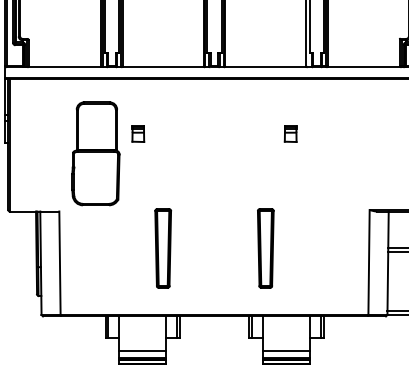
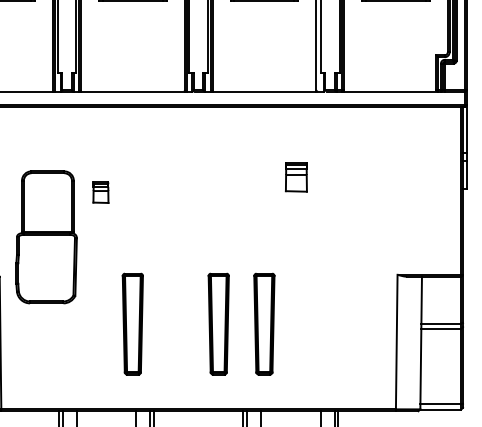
part: (138, 133) -> (101, 192), moved
part: (290, 133) -> (296, 176), size x1.4
part: (95, 153) -> (46, 236), moved
part: (230, 248) -> (219, 324), added

